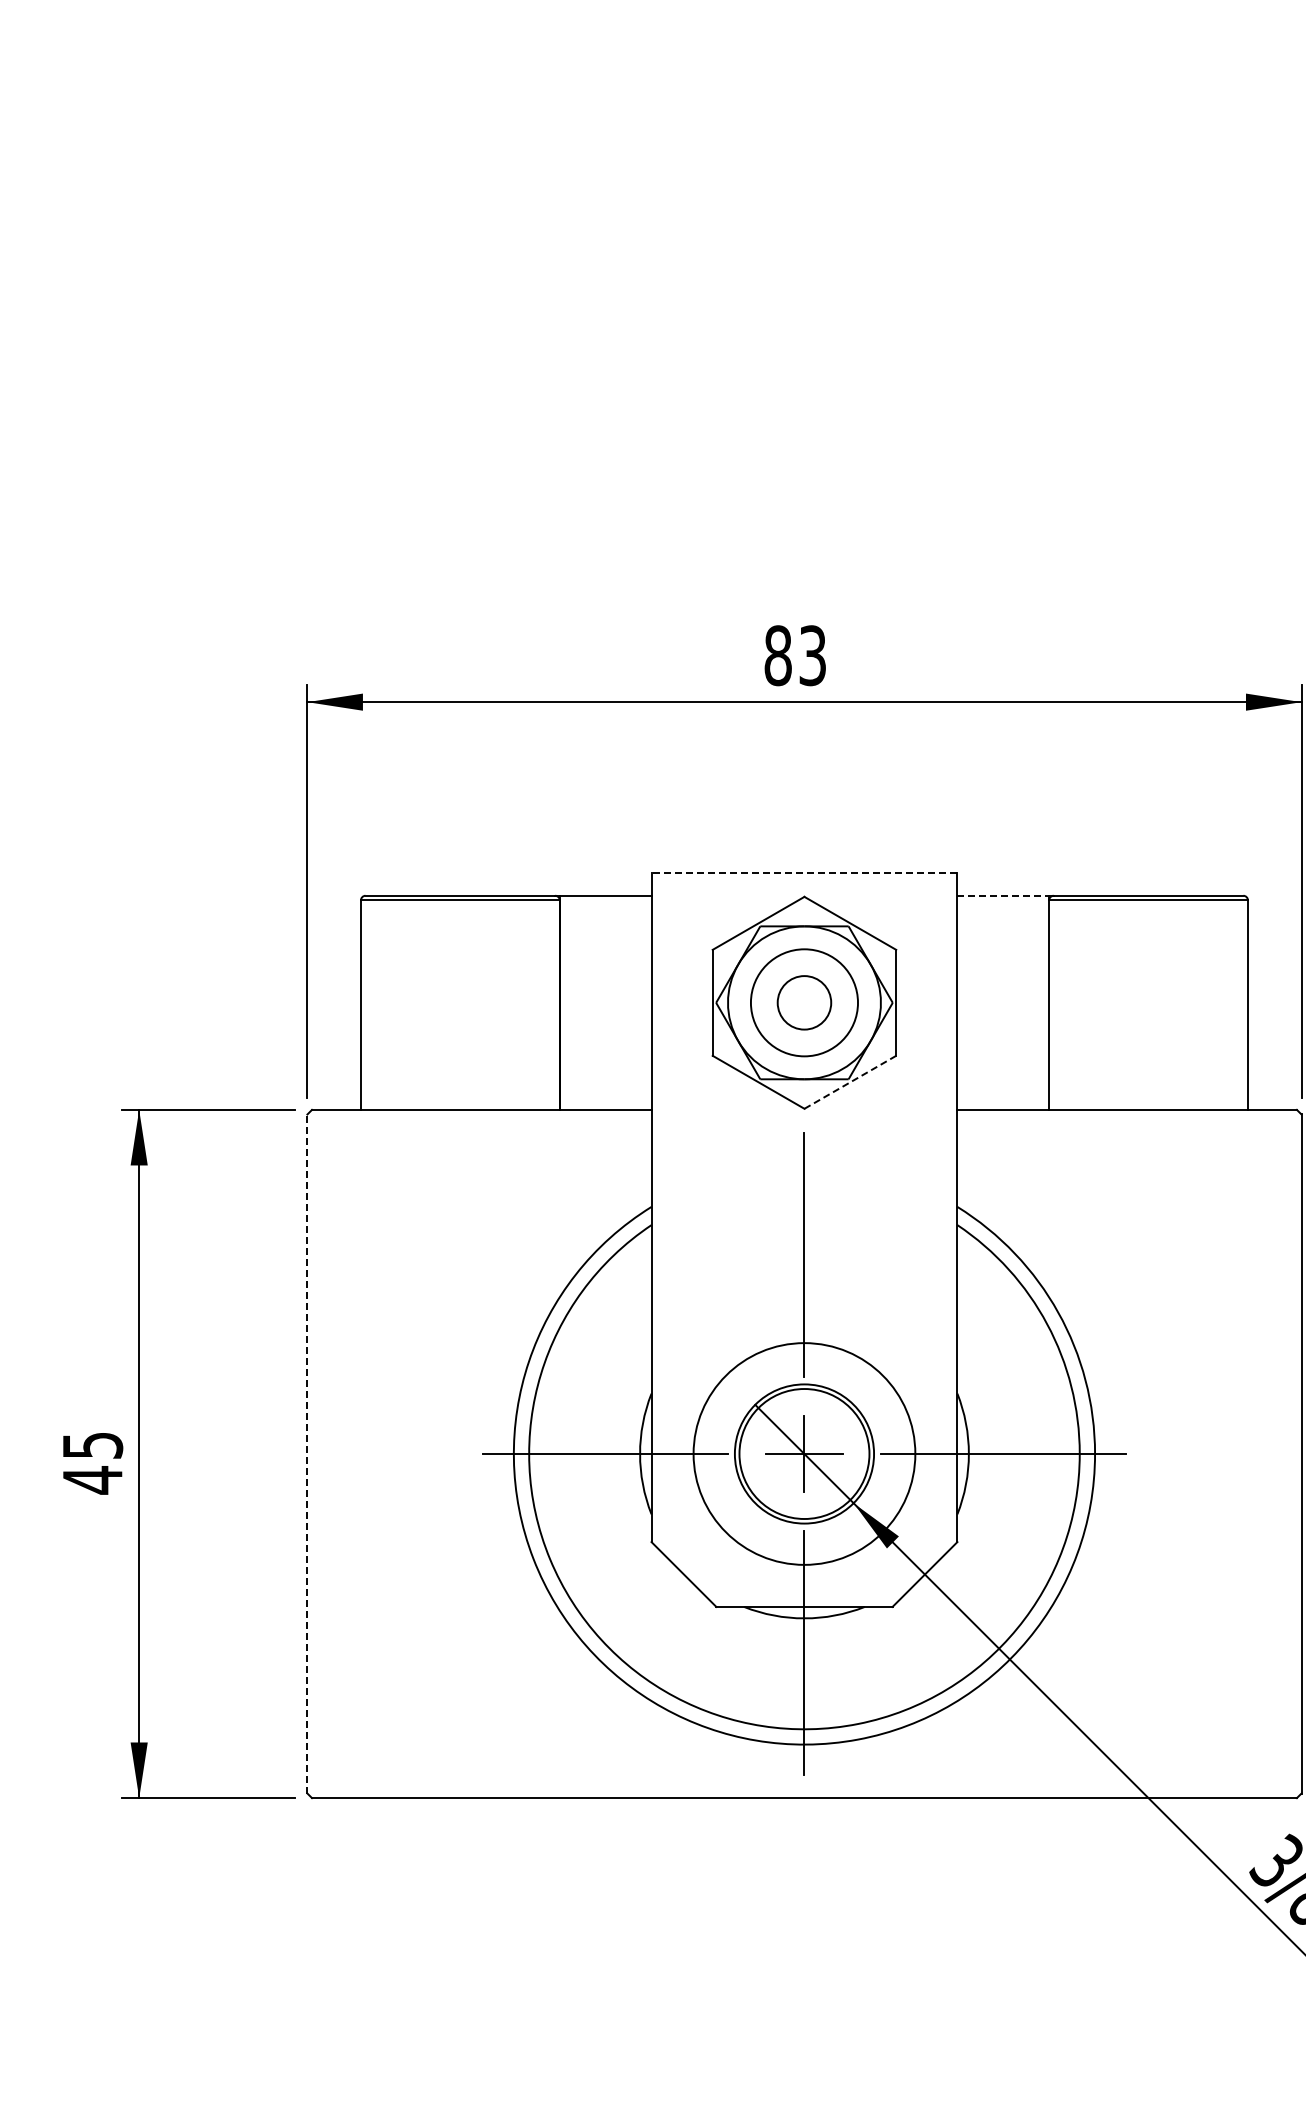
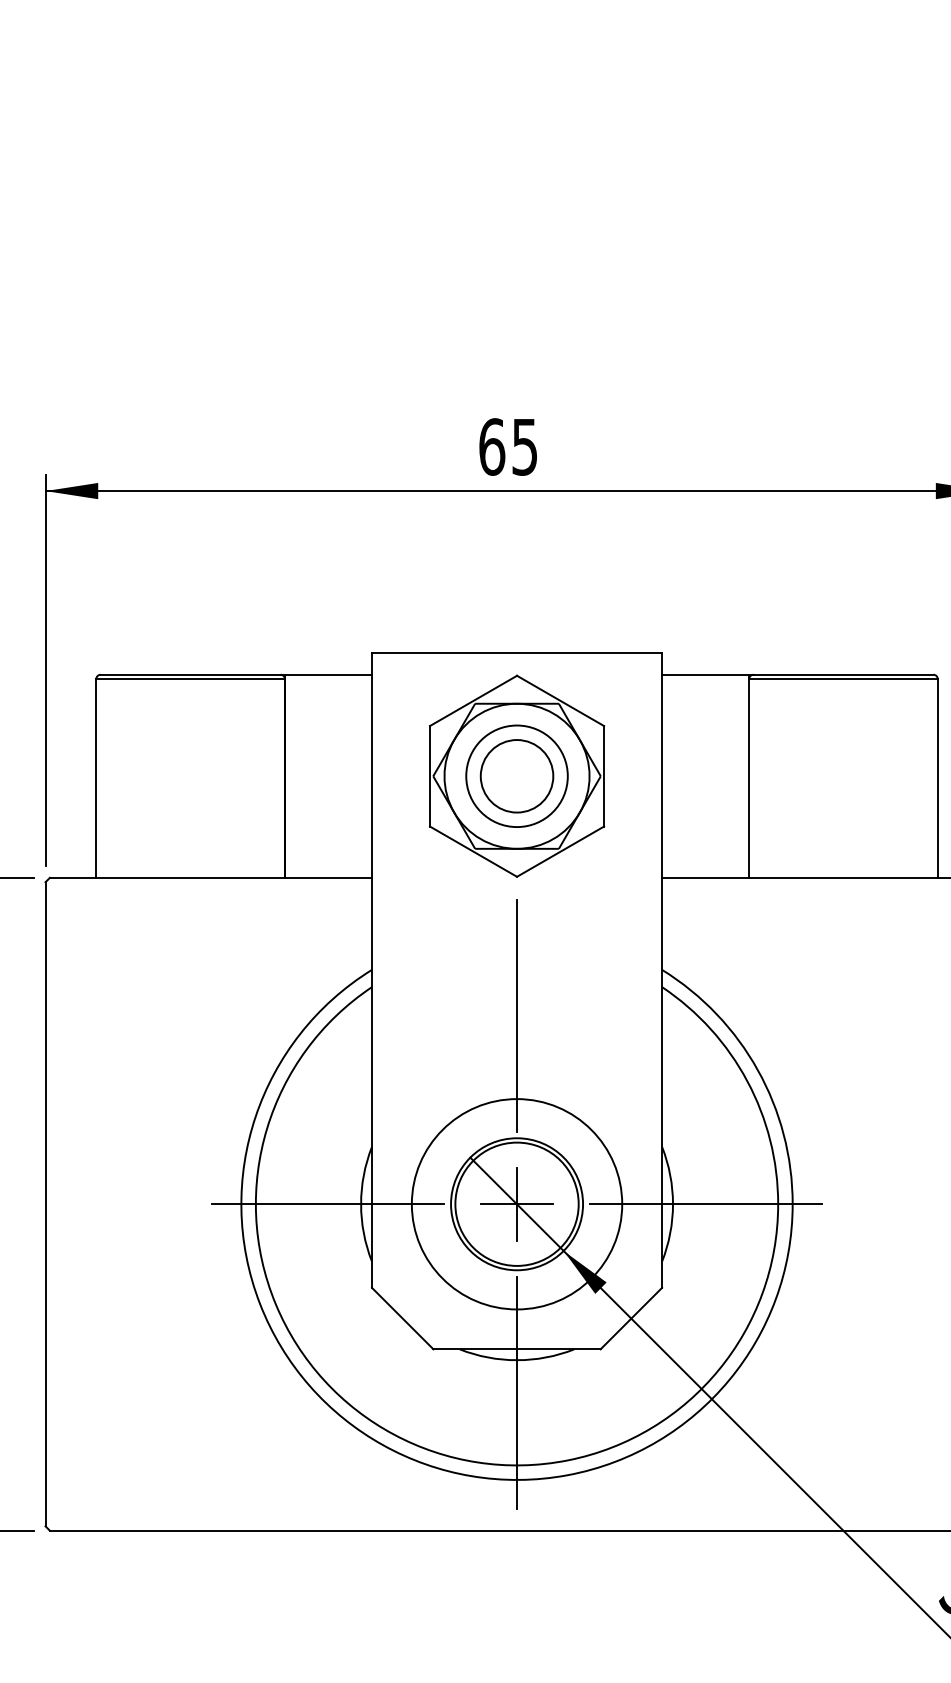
text: (794, 655) -> (507, 446), 83 -> 65
line: (804, 872) -> (517, 652), dashed -> solid
line: (1003, 895) -> (705, 674), dashed -> solid
circle: (804, 1002) -> (517, 775), size x1.43
line: (850, 1082) -> (560, 851), dashed -> solid
line: (307, 1454) -> (45, 1204), dashed -> solid

